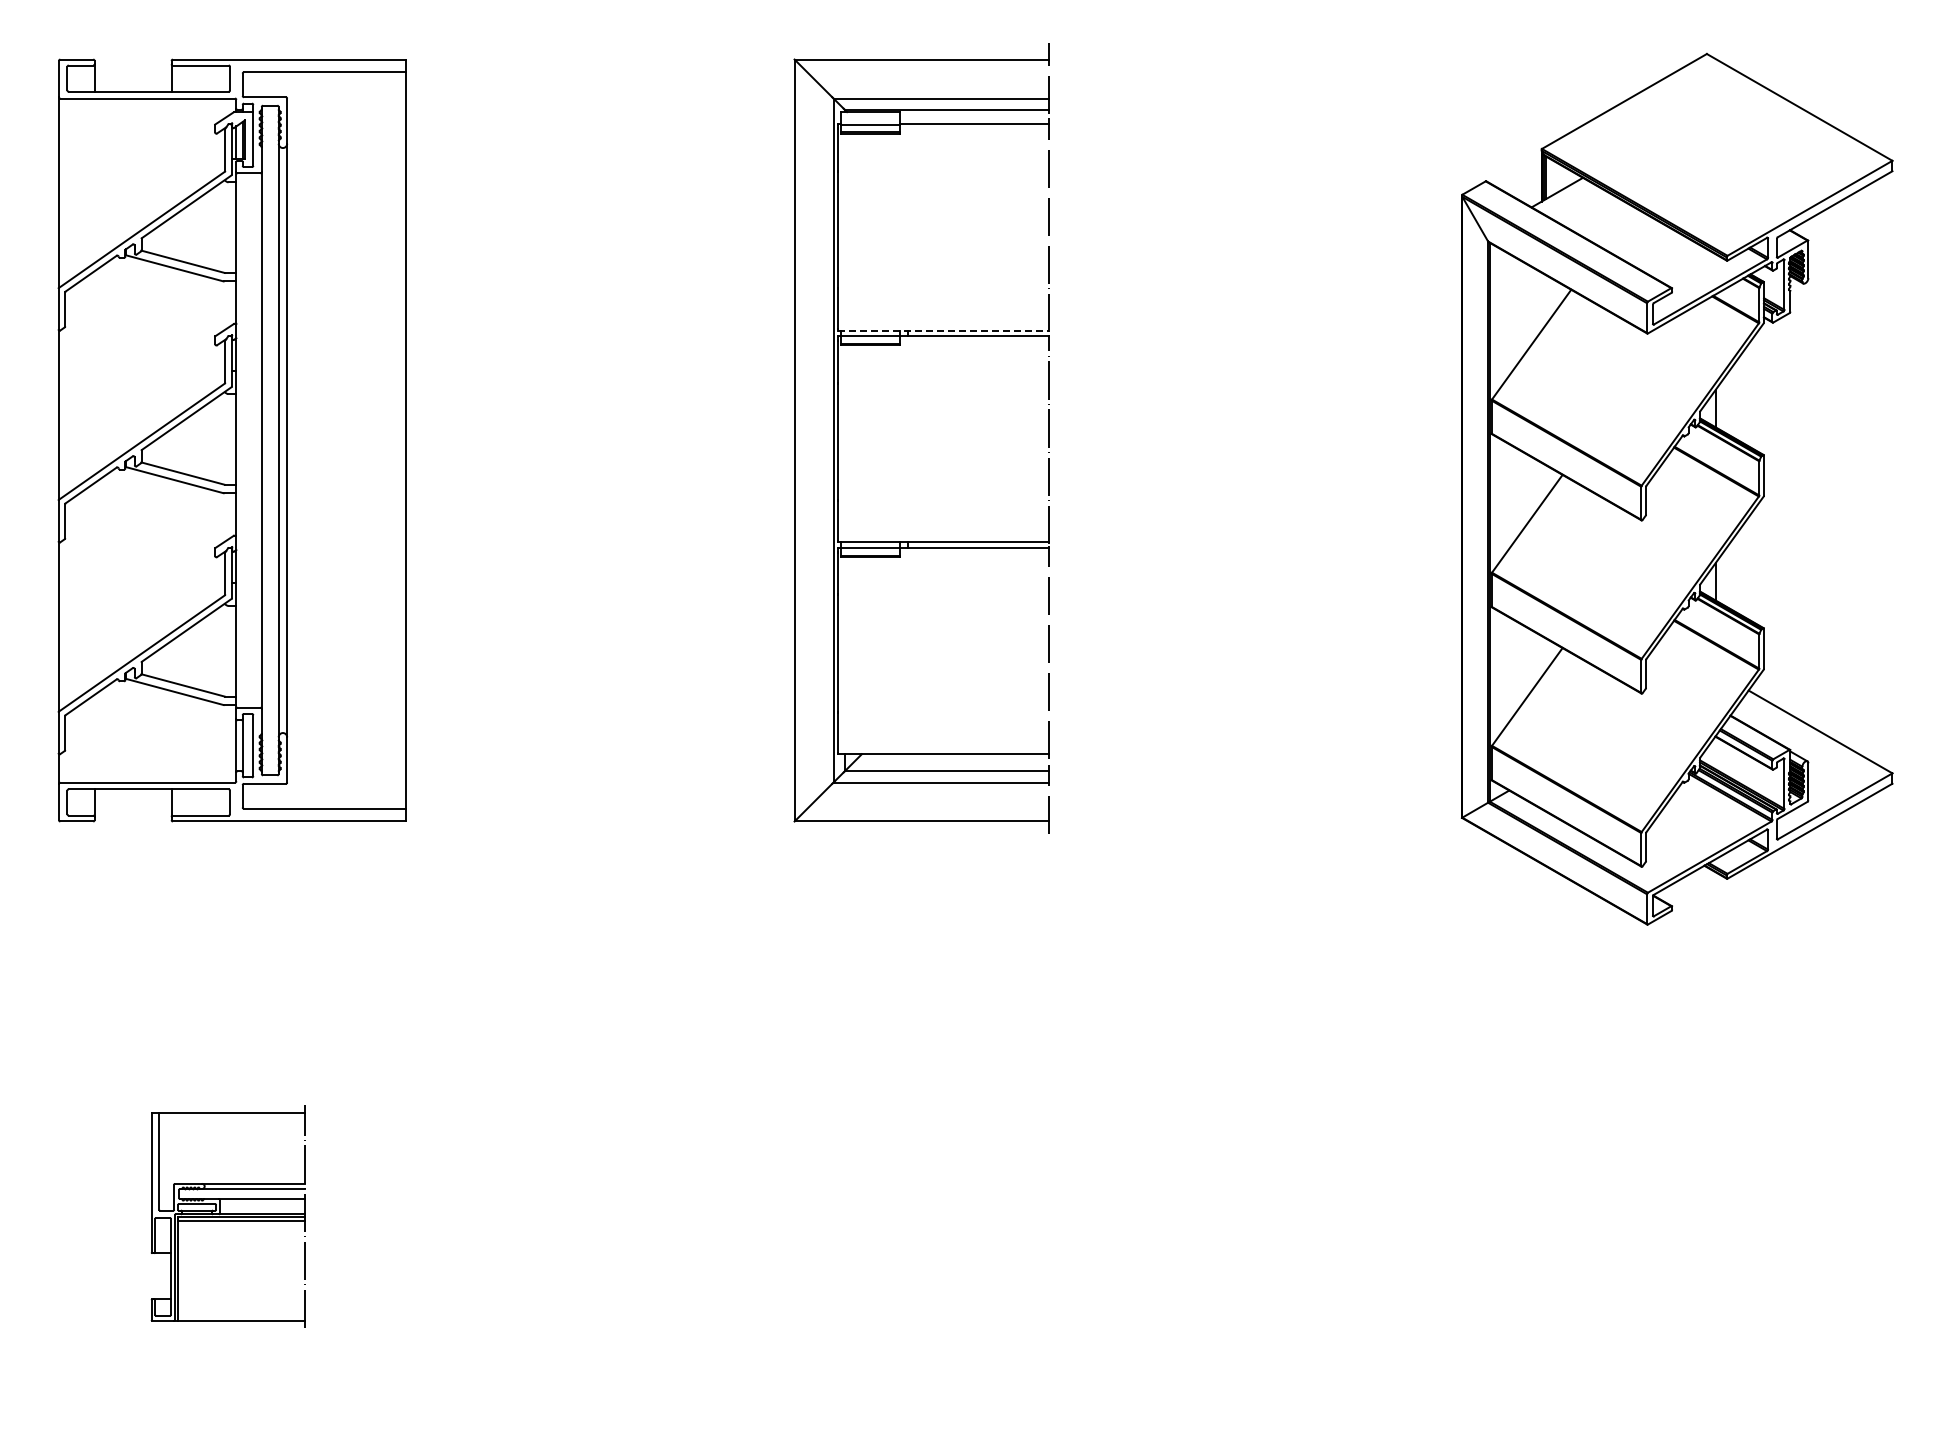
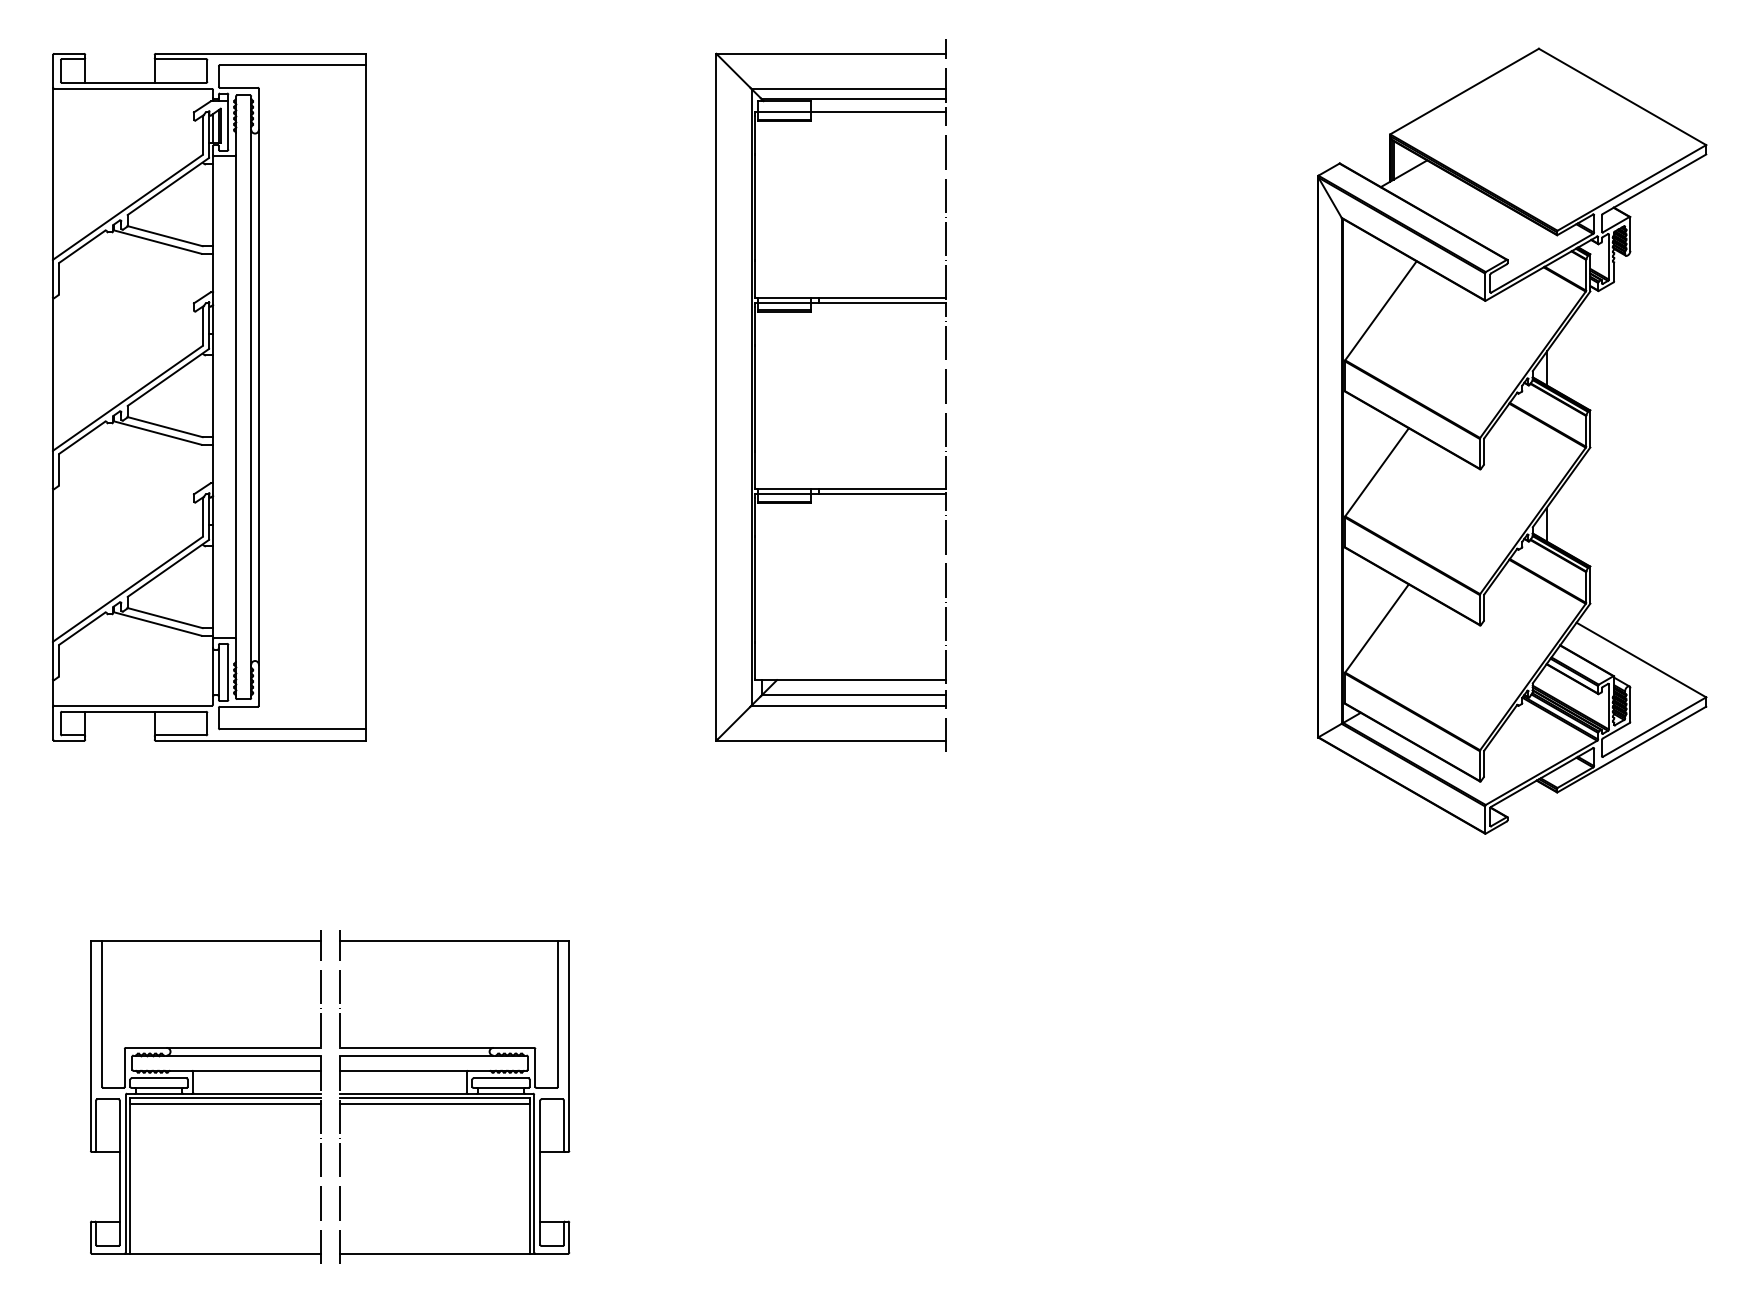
line: (943, 330) -> (850, 298), dashed -> solid
part: (227, 1216) -> (205, 1096), size x1.67
part: (504, 1216) -> (454, 1096), added

